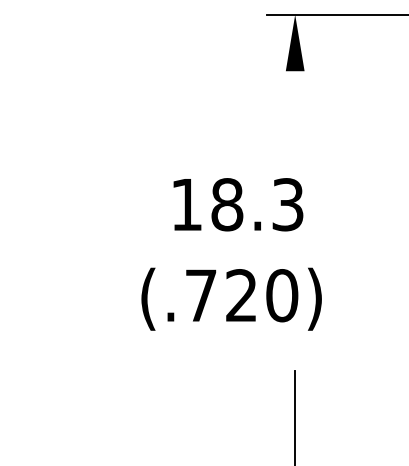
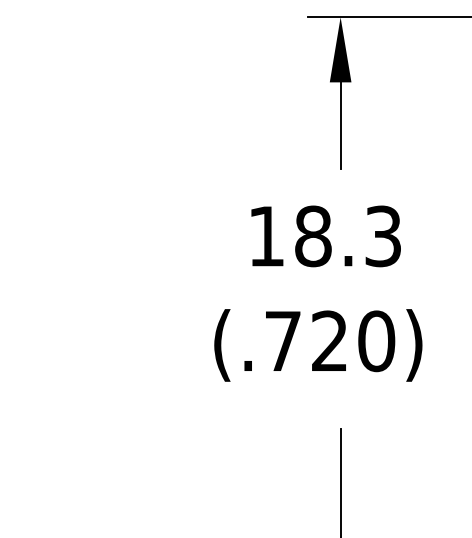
line: (295, 108) -> (340, 125), added
text: (231, 254) -> (318, 293), moved

